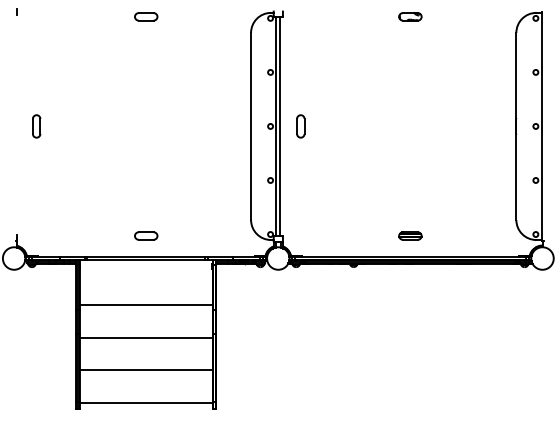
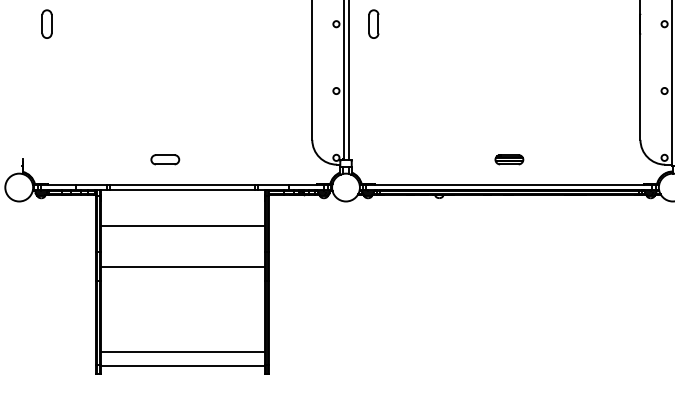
part: (146, 235) -> (165, 159), moved
line: (145, 305) -> (181, 225), moved
line: (145, 337) -> (181, 266), moved
line: (145, 370) -> (181, 352), moved

